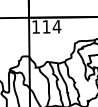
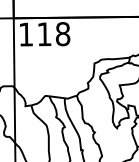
text: (56, 26) -> (62, 33), 114 -> 118

